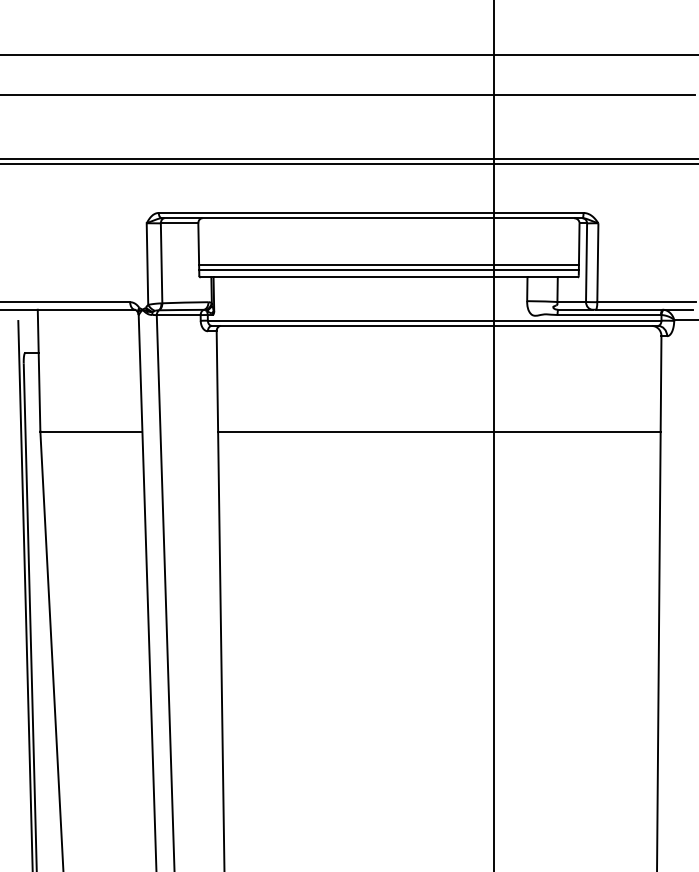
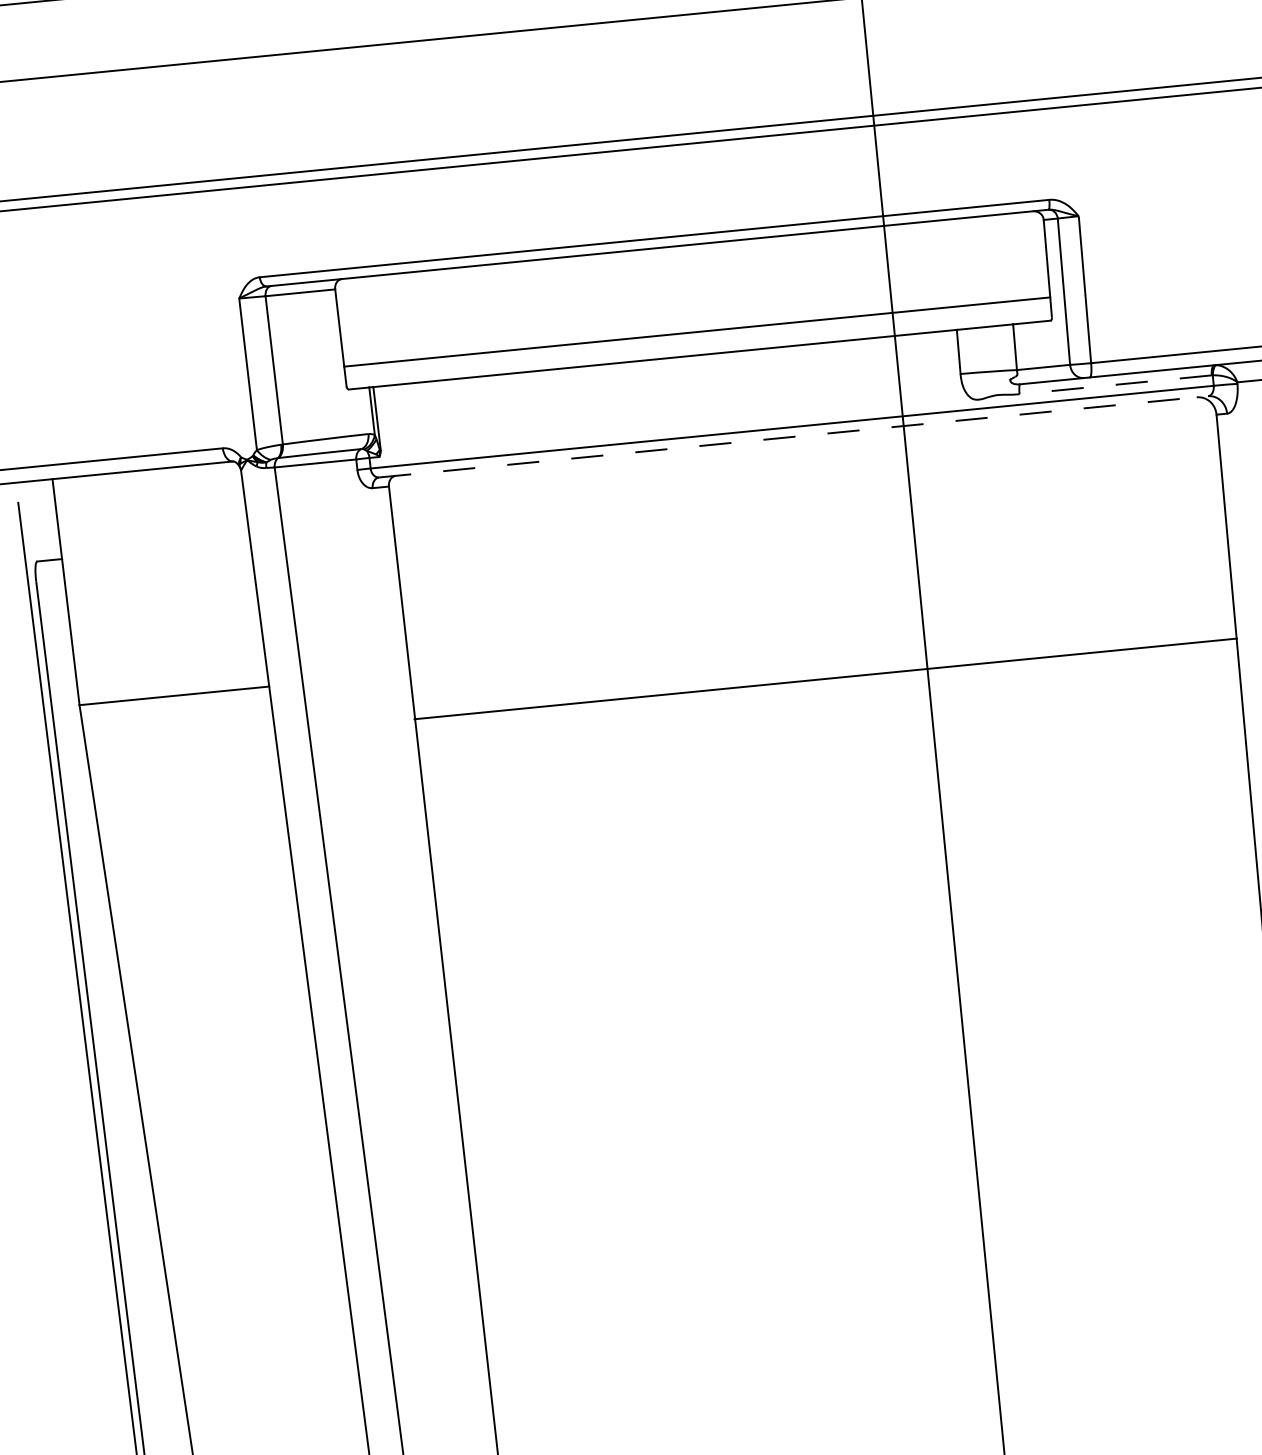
line: (388, 269) -> (697, 340), removed
line: (609, 315) -> (1116, 385), solid -> dashed
line: (434, 325) -> (792, 436), solid -> dashed
line: (439, 431) -> (825, 678), moved

